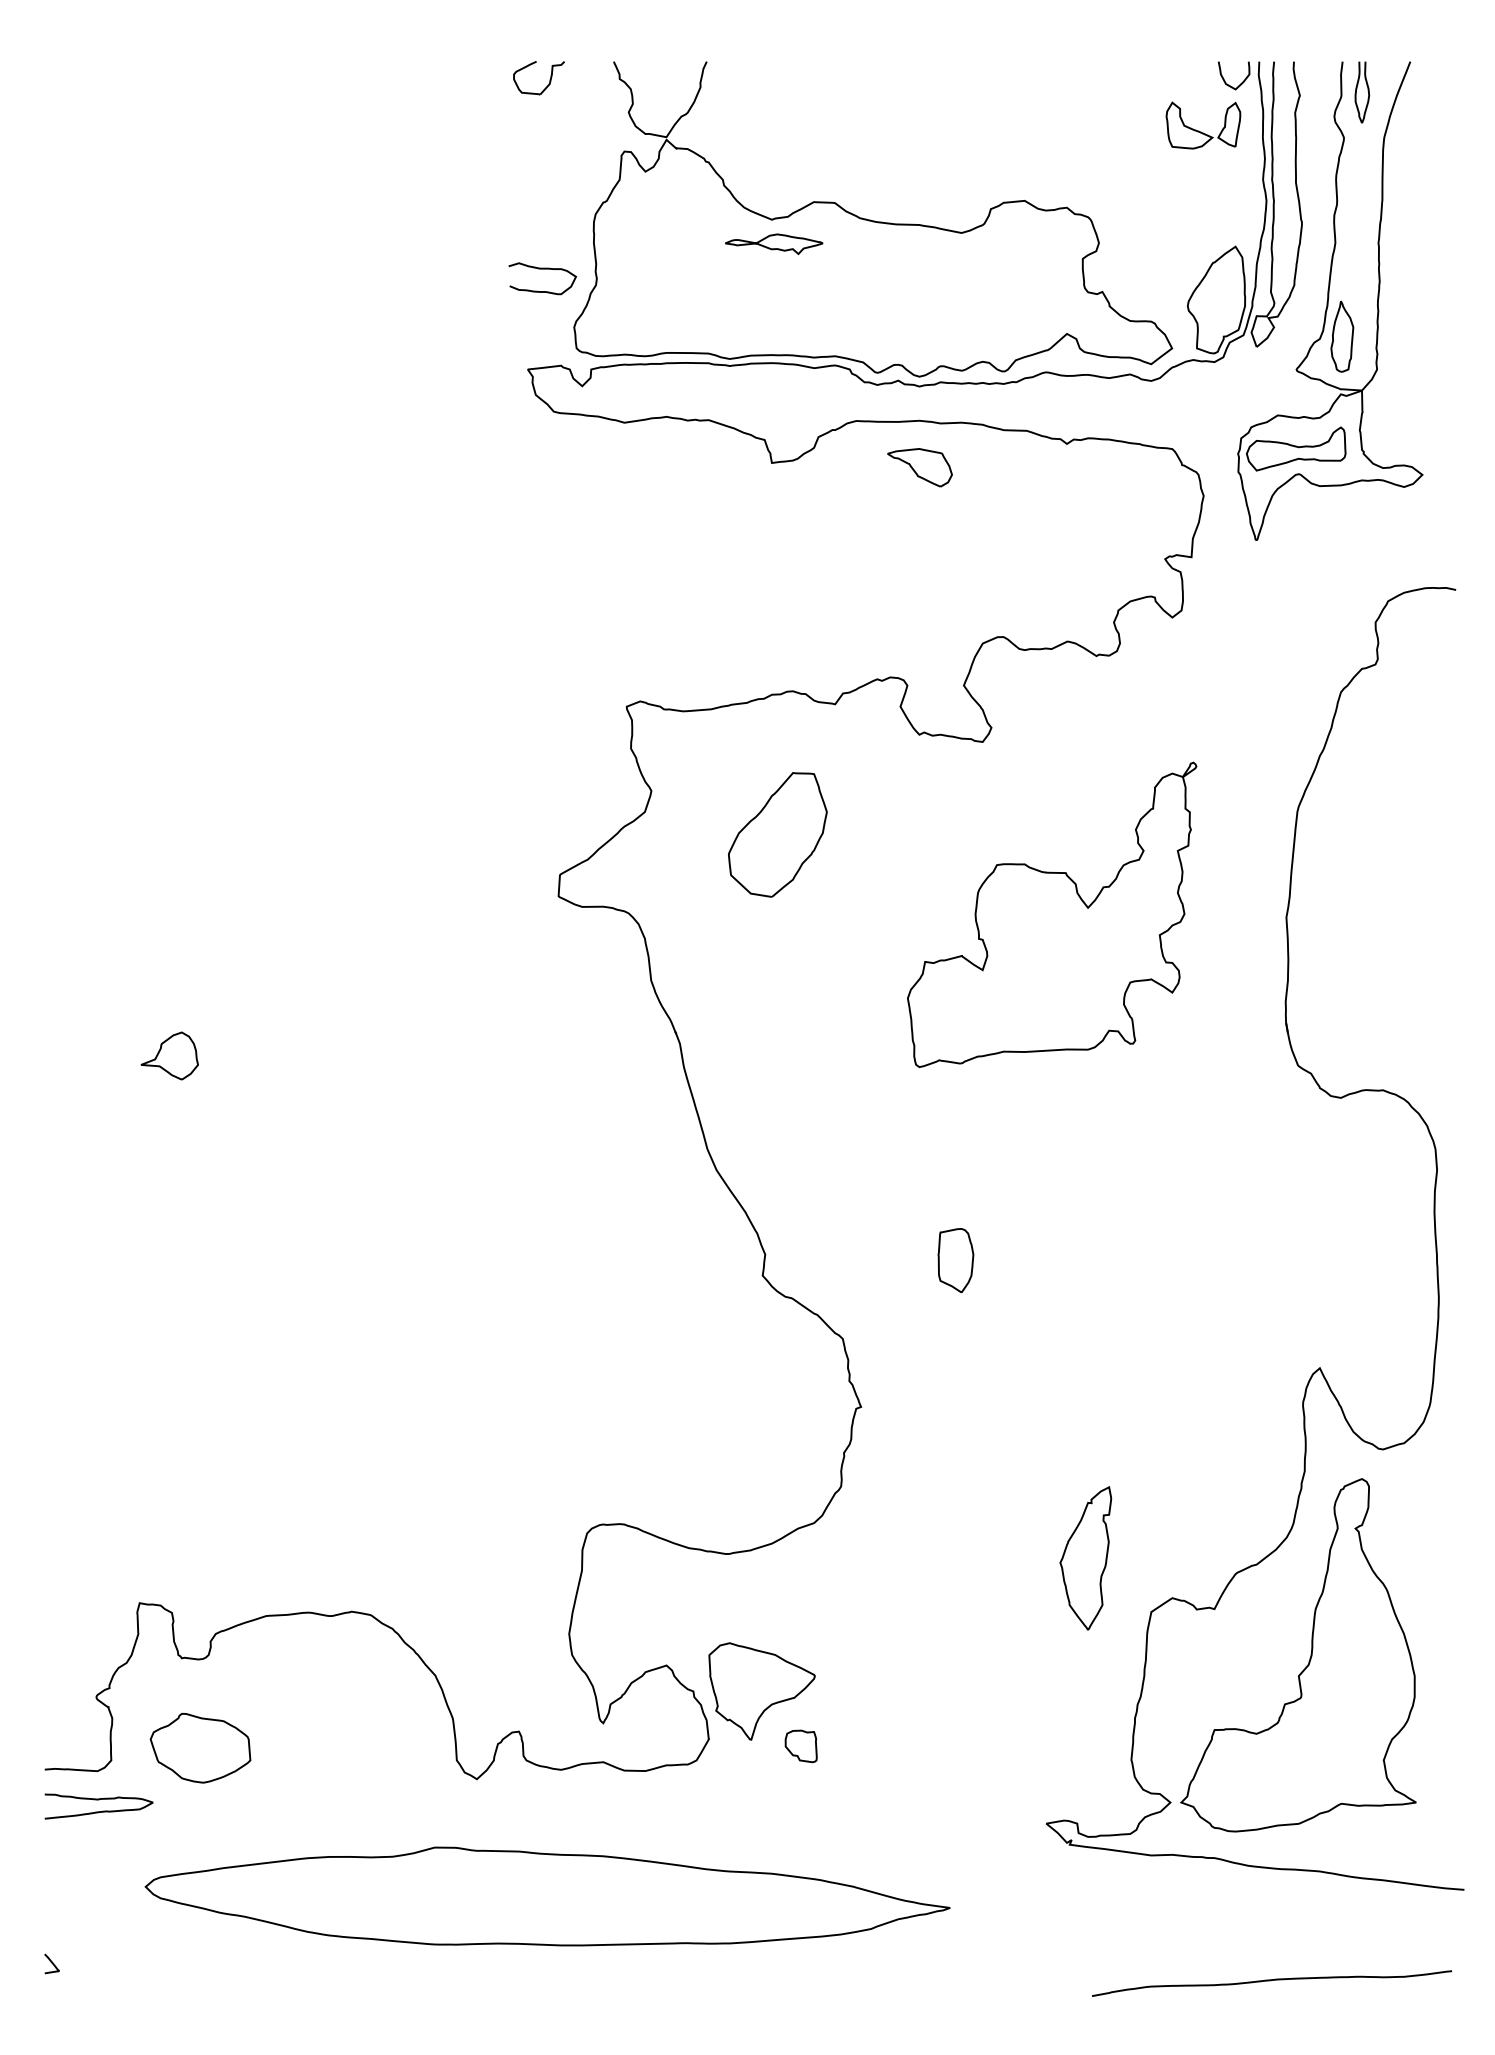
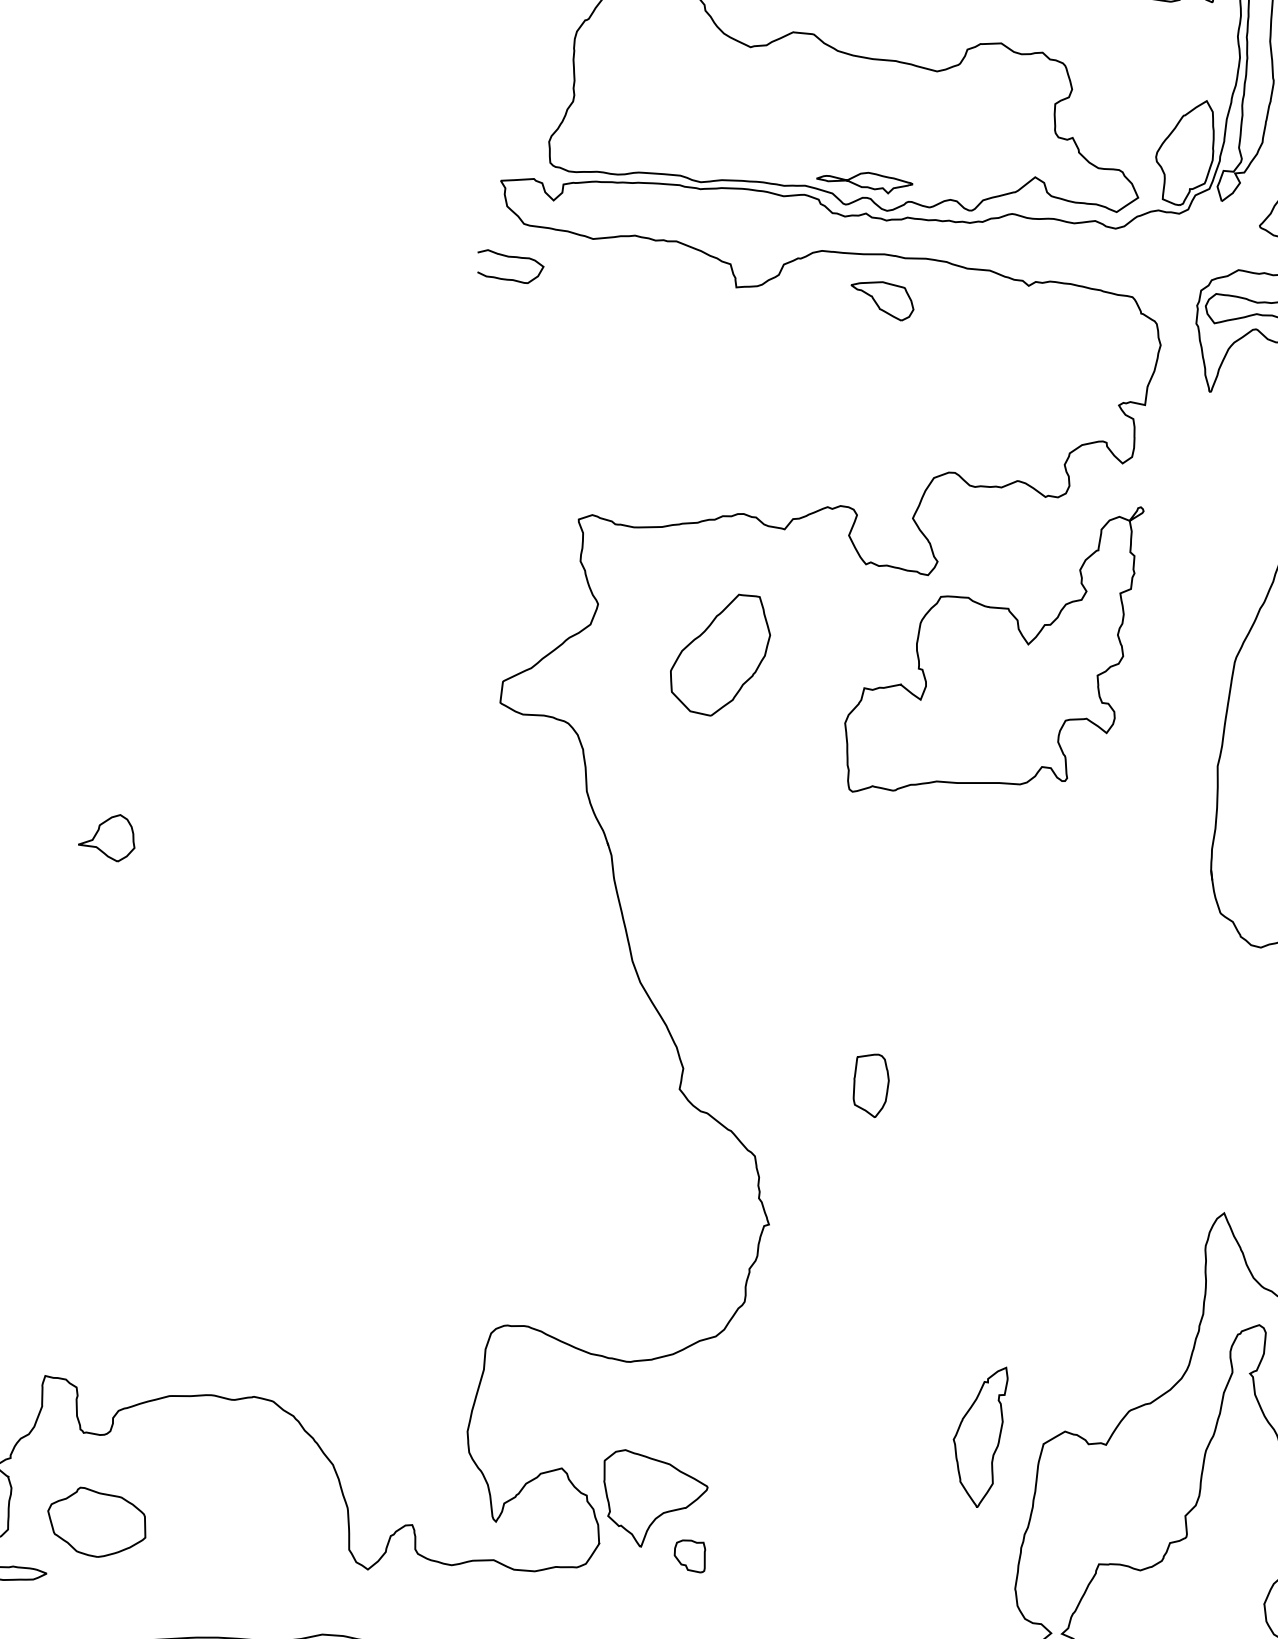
part: (774, 244) -> (865, 182), moved
curve: (542, 269) -> (510, 257), moved
part: (1052, 914) -> (992, 648), moved
part: (1085, 1558) -> (978, 1436), moved

